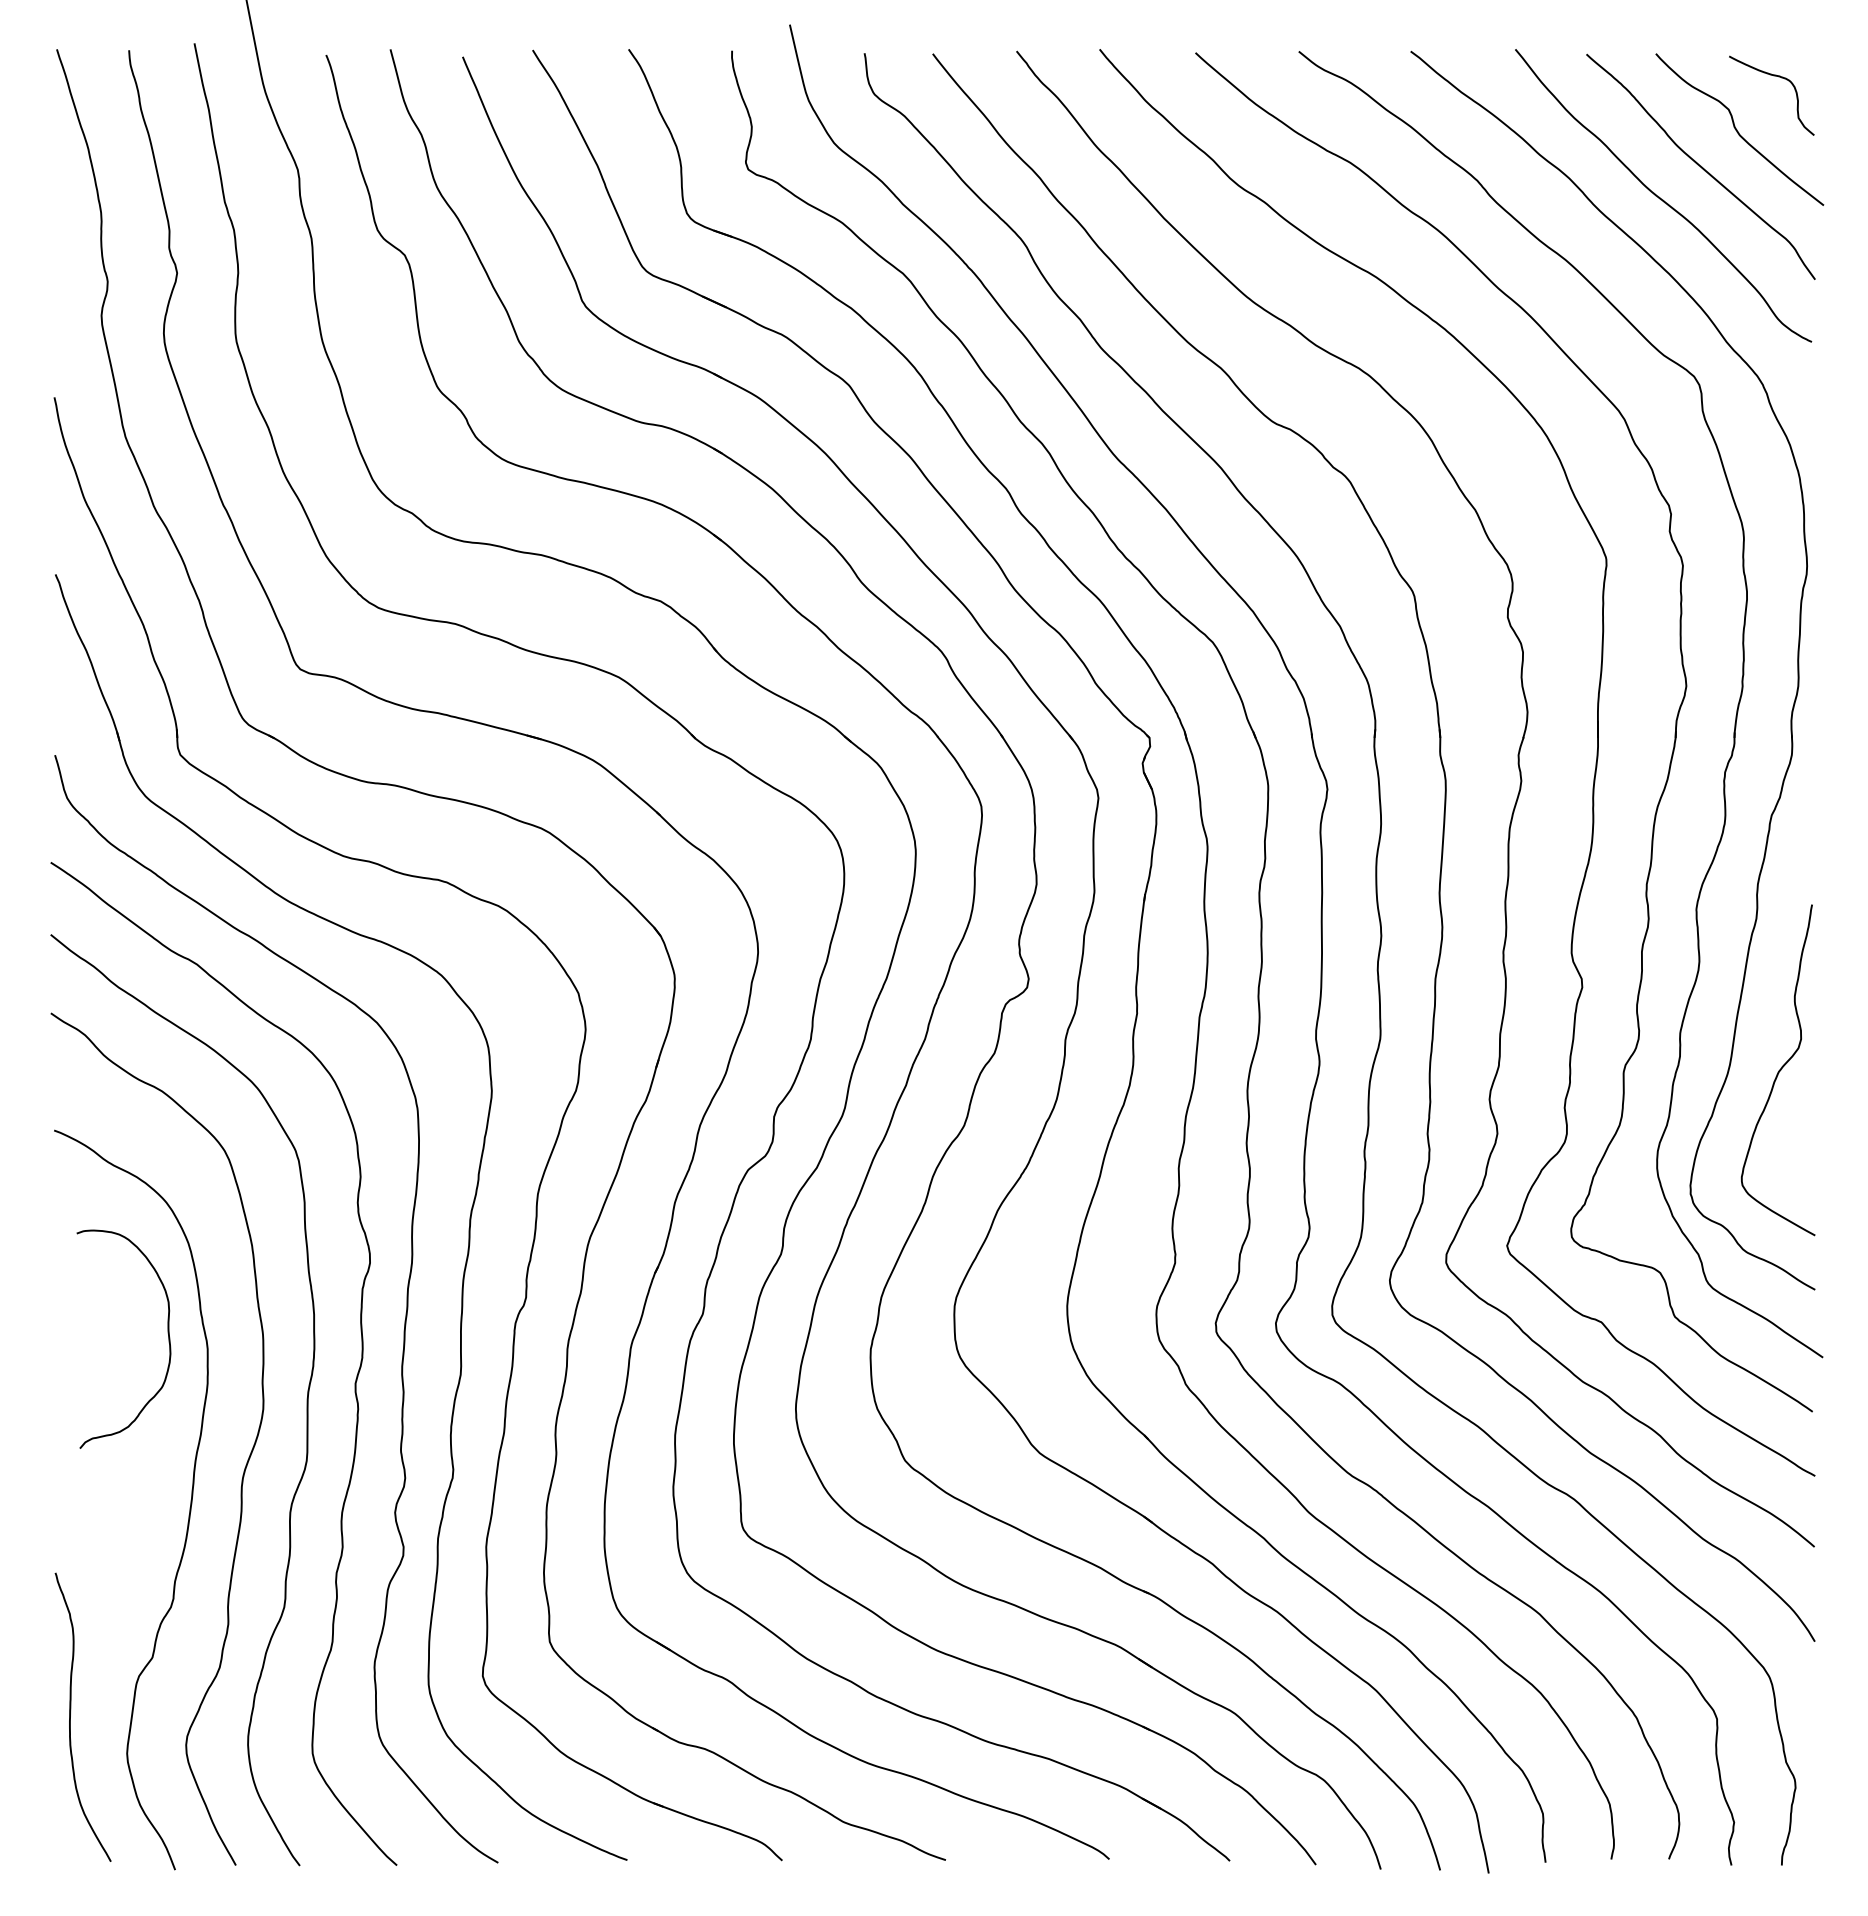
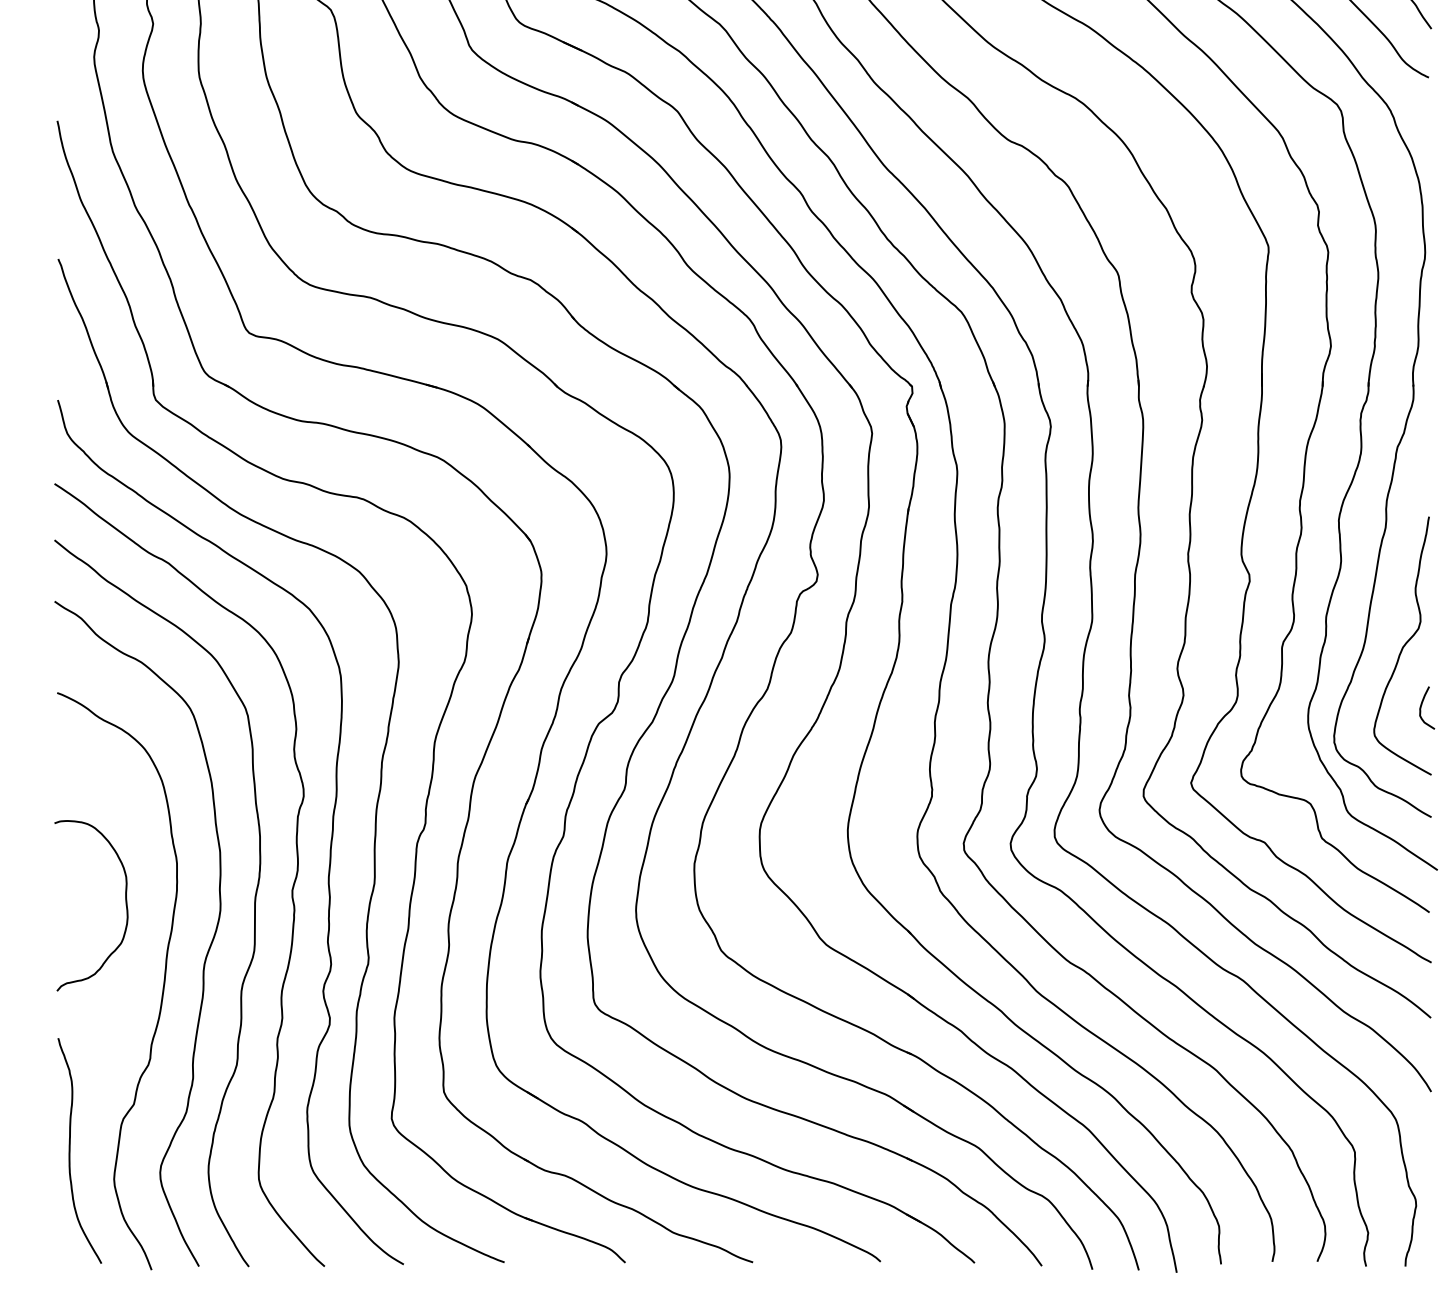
curve: (1802, 1148) -> (1421, 707), added
curve: (167, 1333) -> (125, 901), moved

